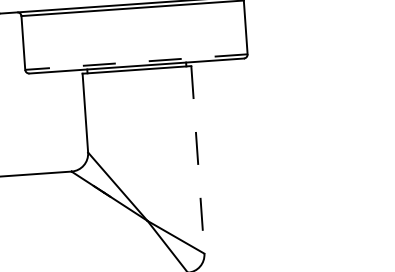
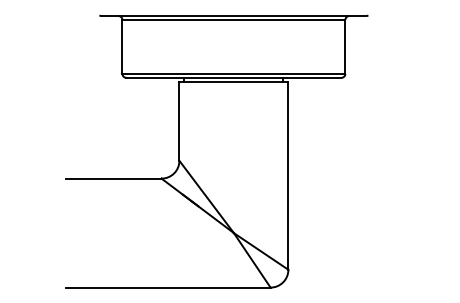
line: (135, 61) -> (233, 73), dashed -> solid
line: (198, 160) -> (288, 176), dashed -> solid

